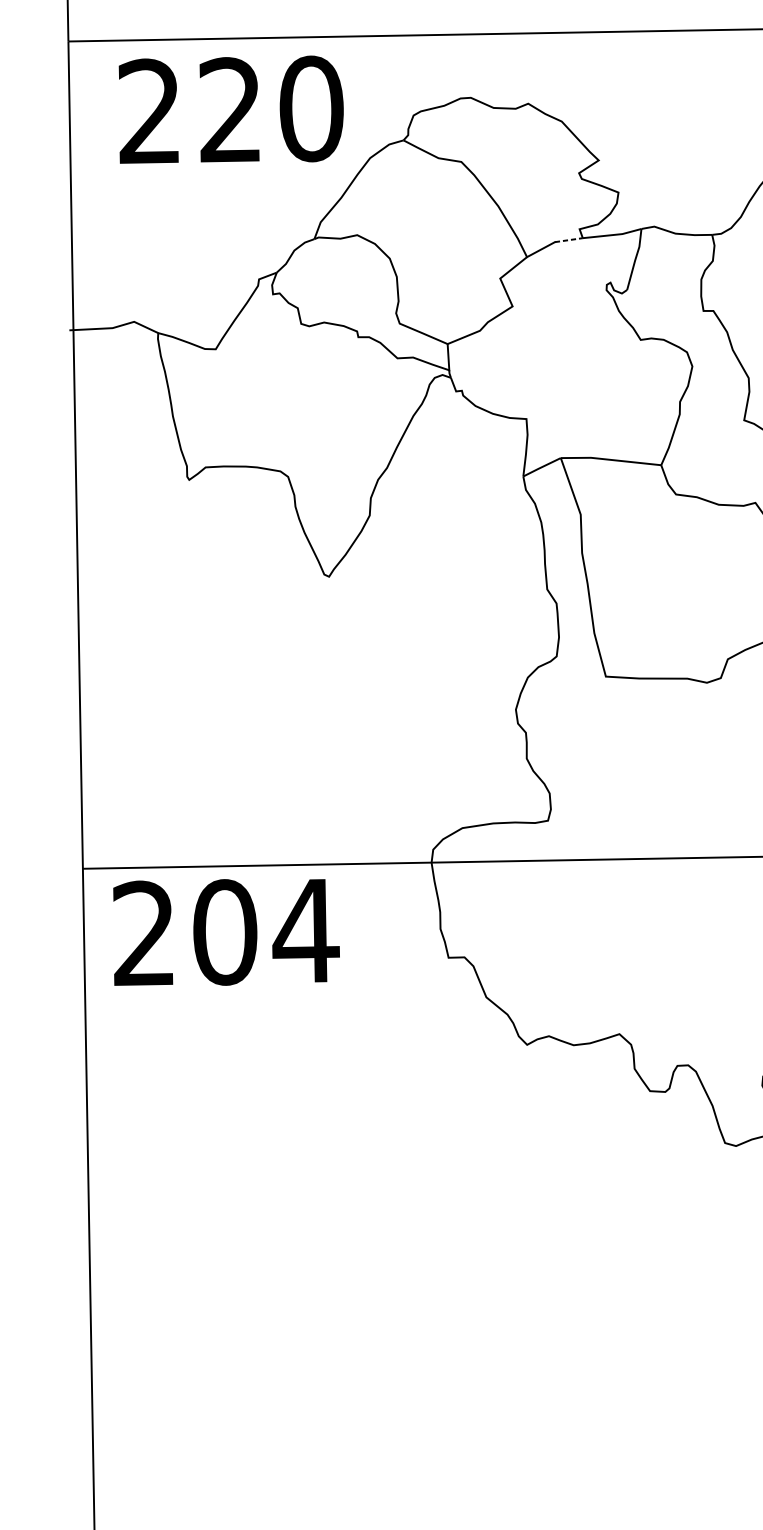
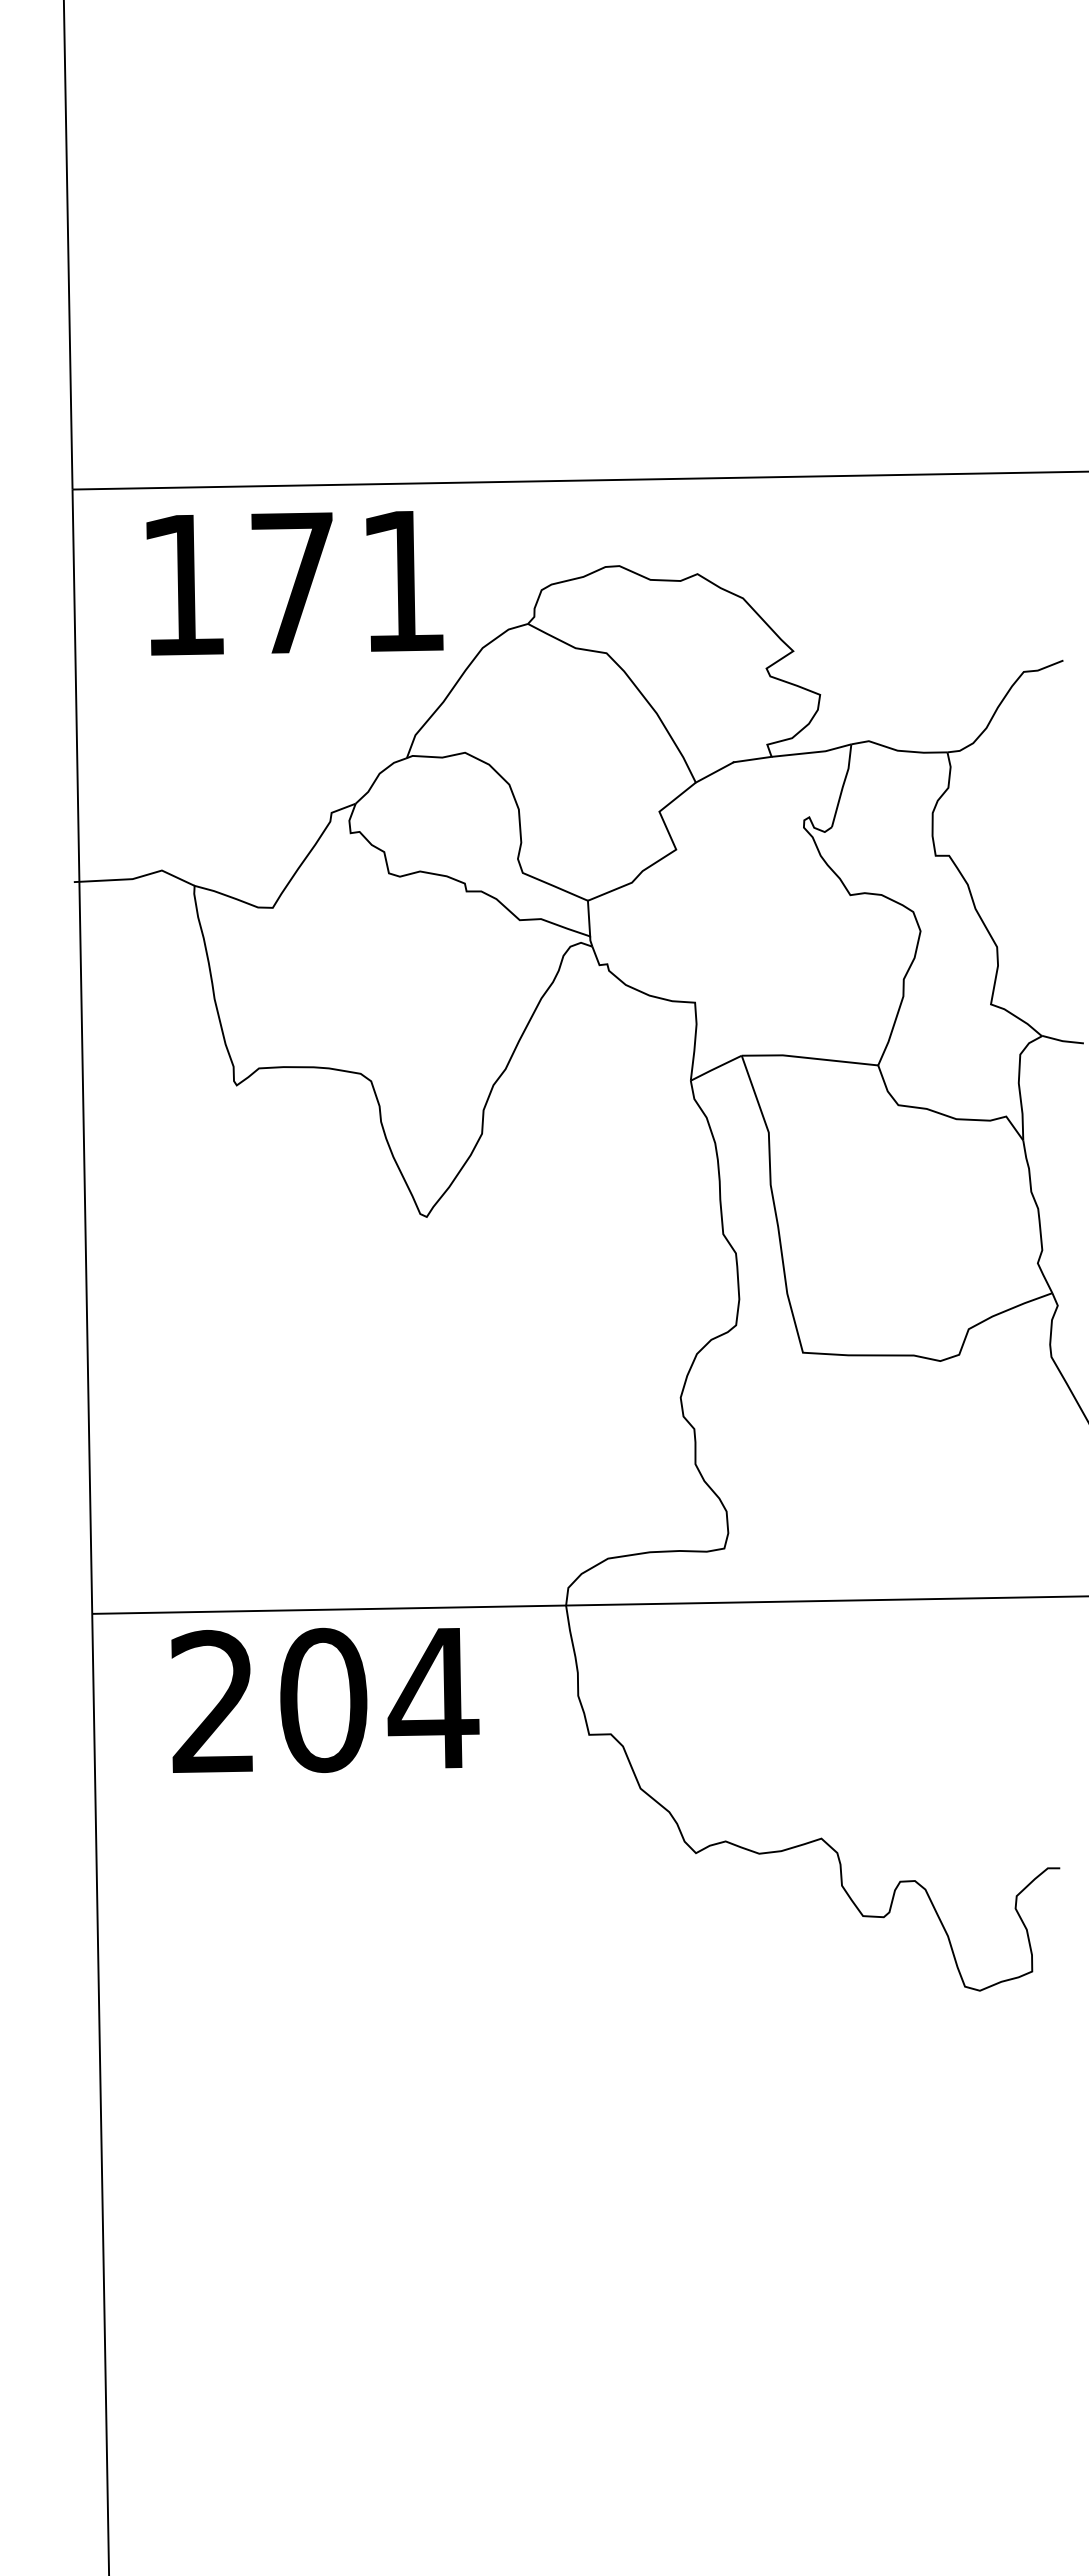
text: (231, 109) -> (293, 581), 220 -> 171
line: (569, 240) -> (753, 759), dashed -> solid
text: (226, 931) -> (325, 1699), moved

